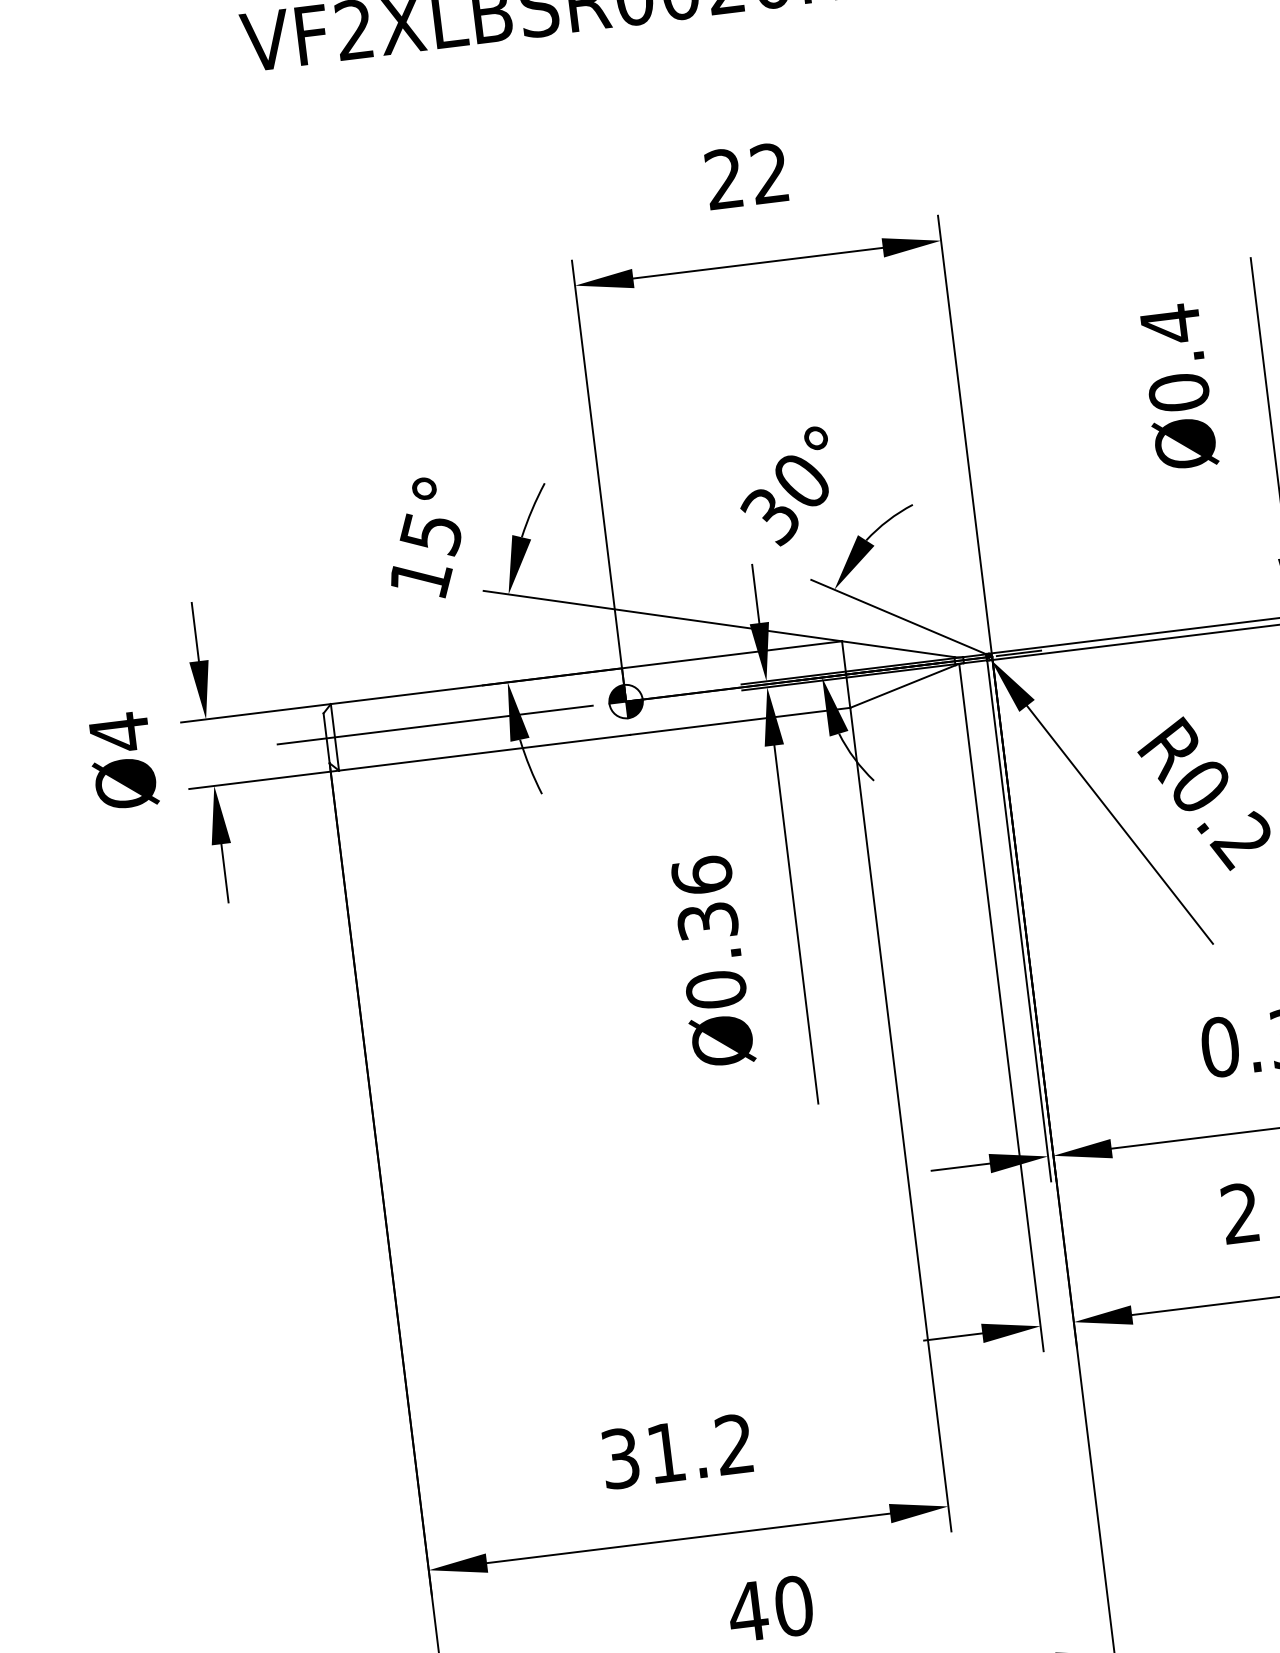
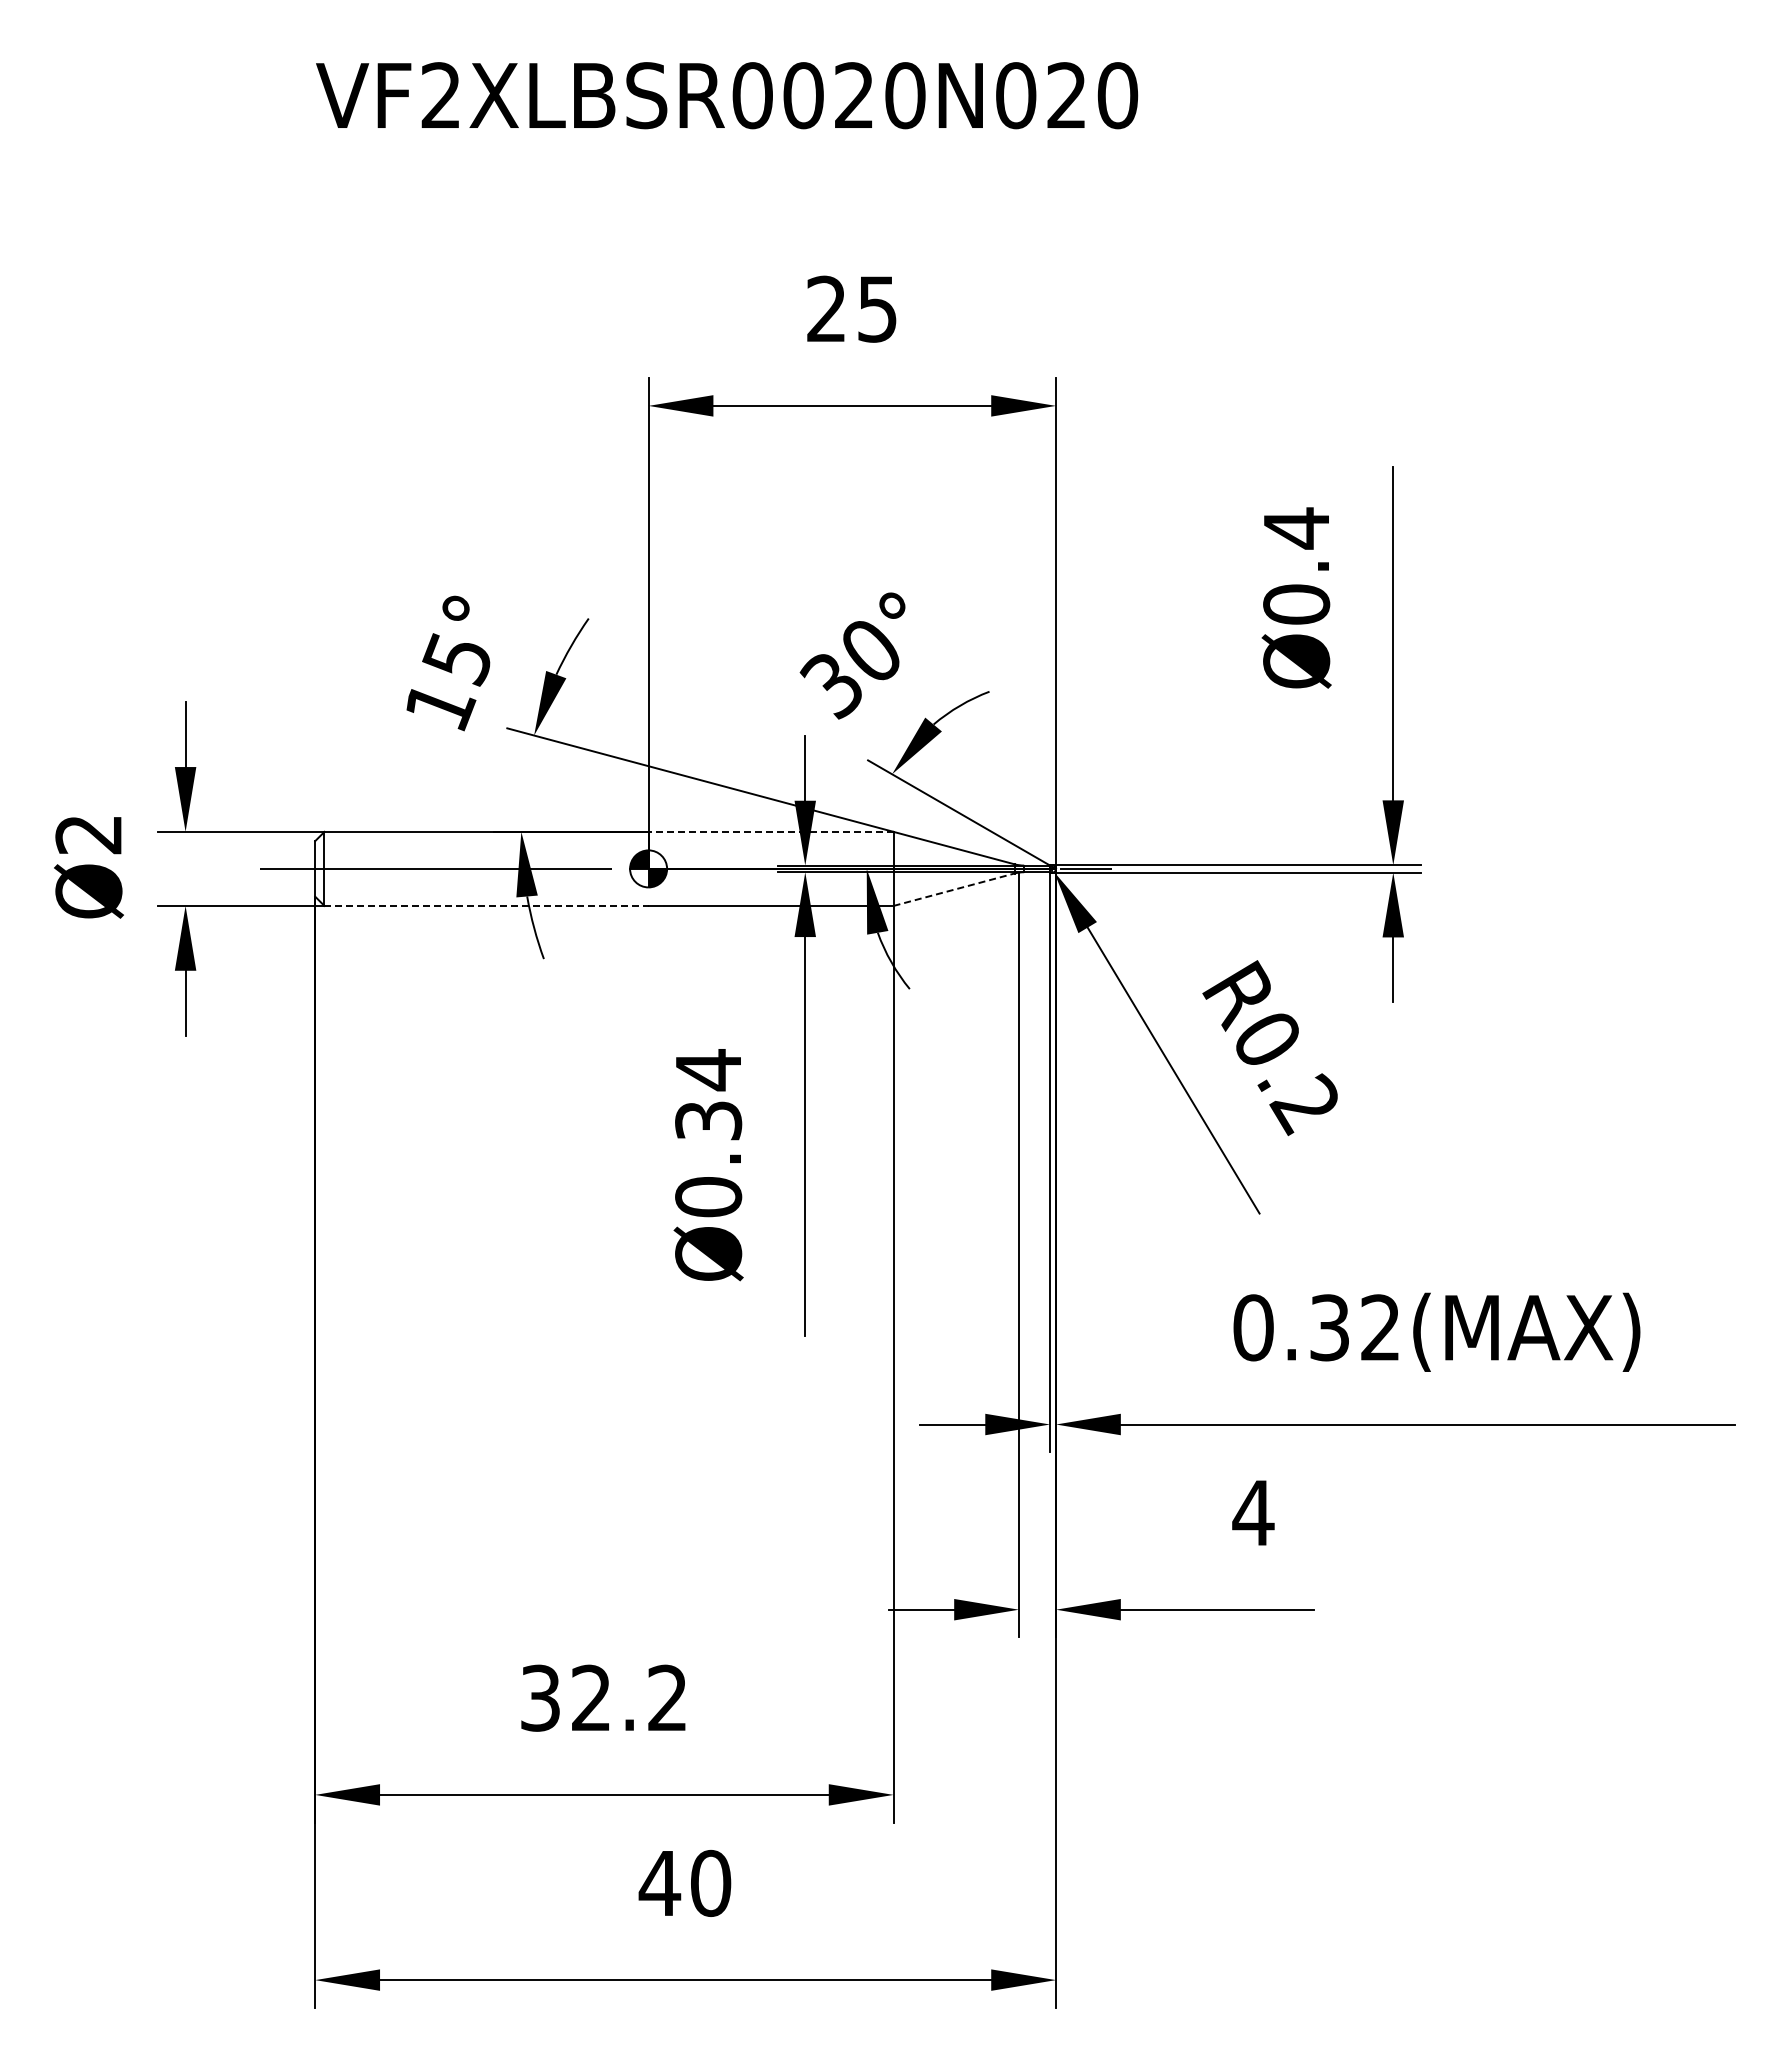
text: (769, 172) -> (877, 308), 22 -> 25
line: (731, 654) -> (770, 831), solid -> dashed
line: (903, 686) -> (954, 889), solid -> dashed
text: (119, 732) -> (88, 834), Ø4 -> Ø2
line: (485, 752) -> (487, 905), solid -> dashed
text: (702, 876) -> (708, 1070), Ø0.36 -> Ø0.34
text: (1240, 1213) -> (1253, 1512), 2 -> 4
text: (665, 1452) -> (590, 1697), 31.2 -> 32.2

